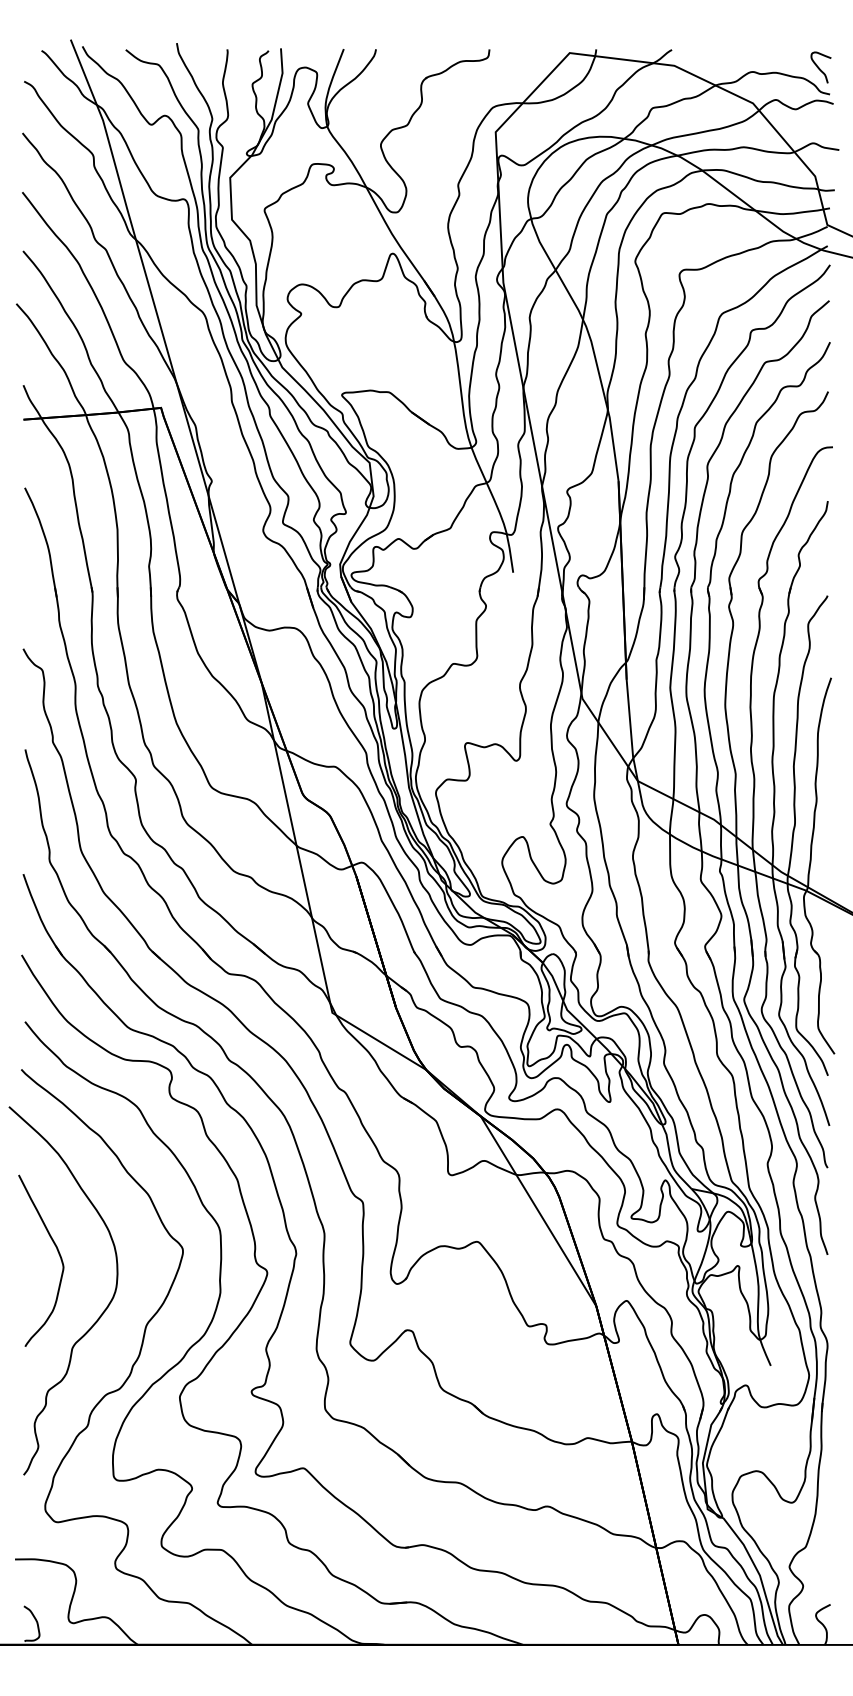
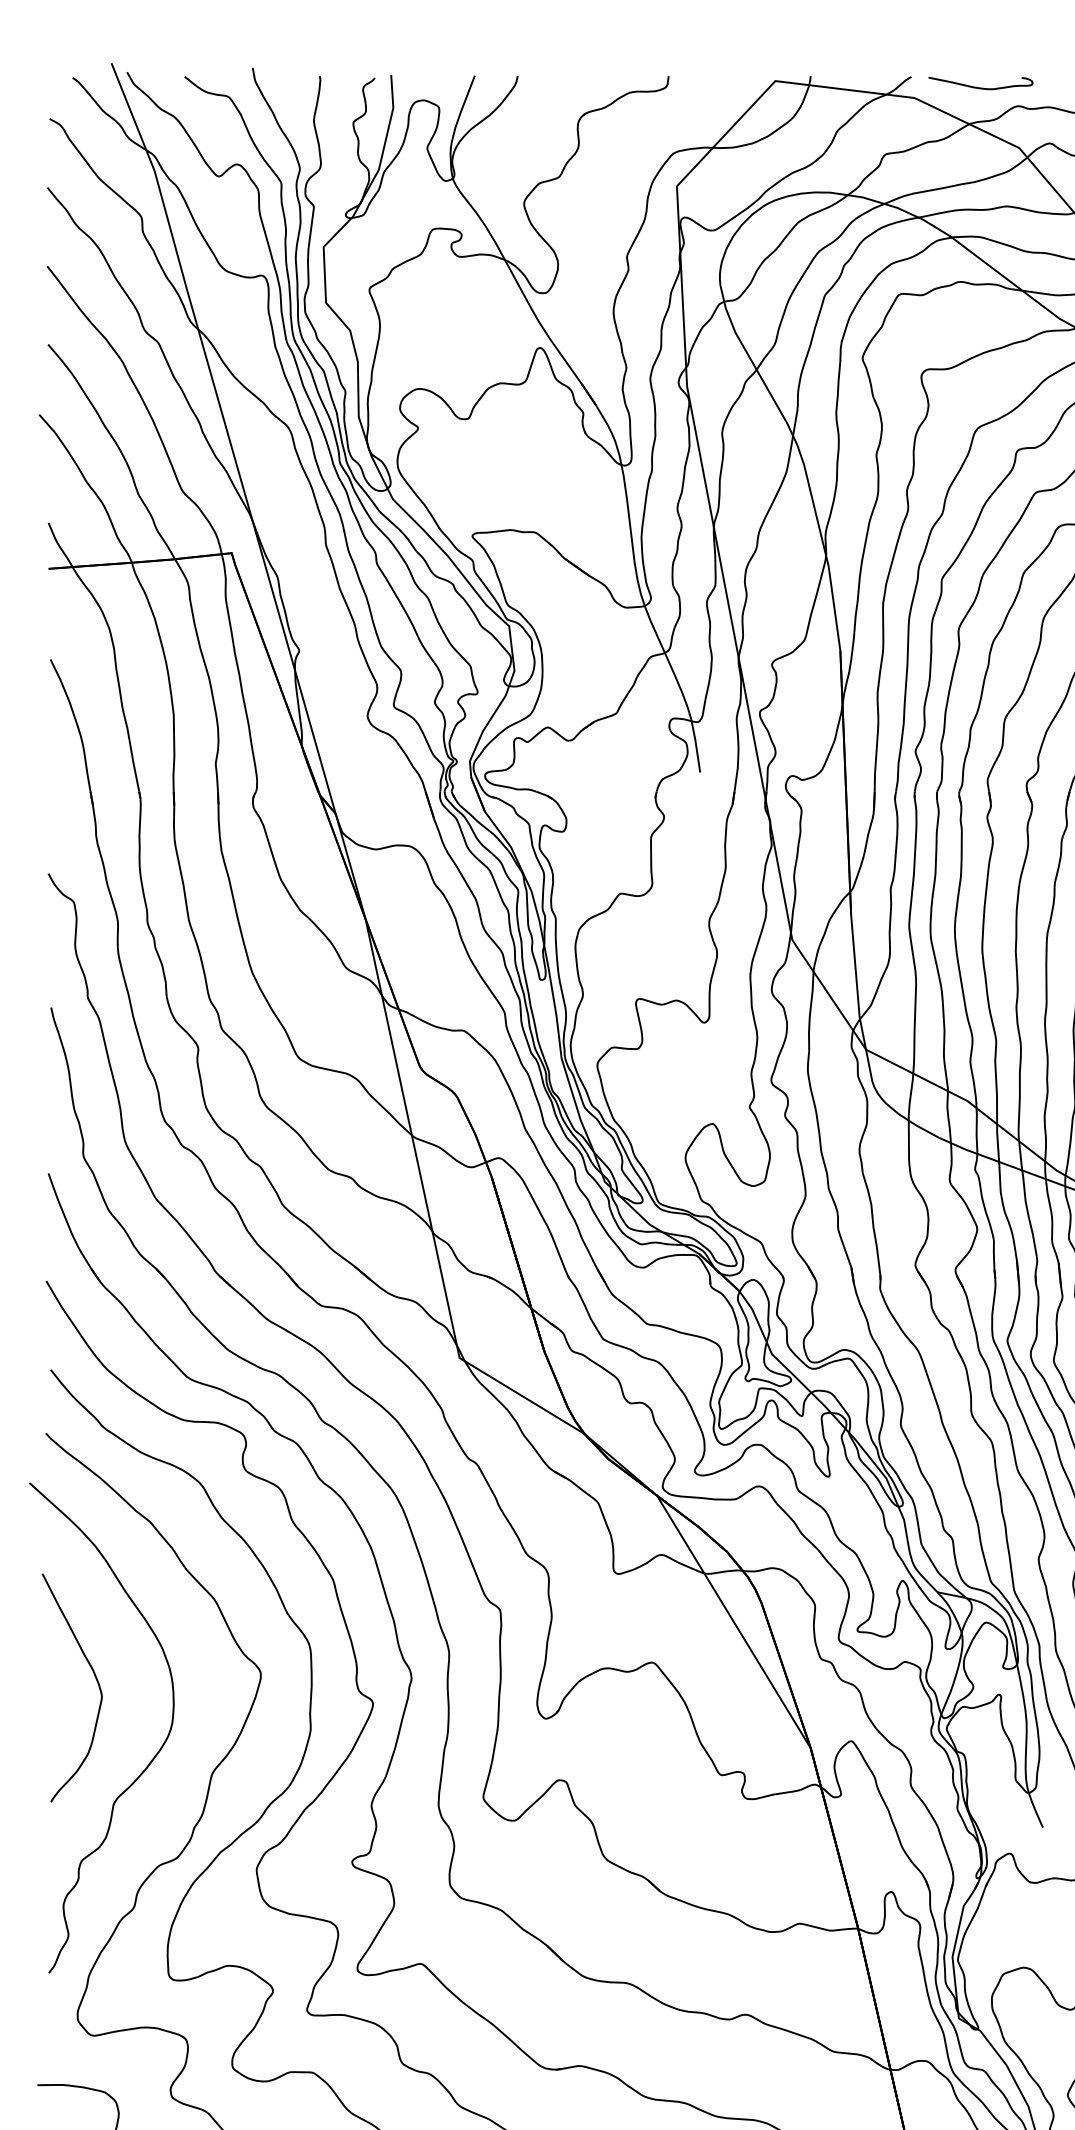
curve: (723, 57) -> (979, 86), added

